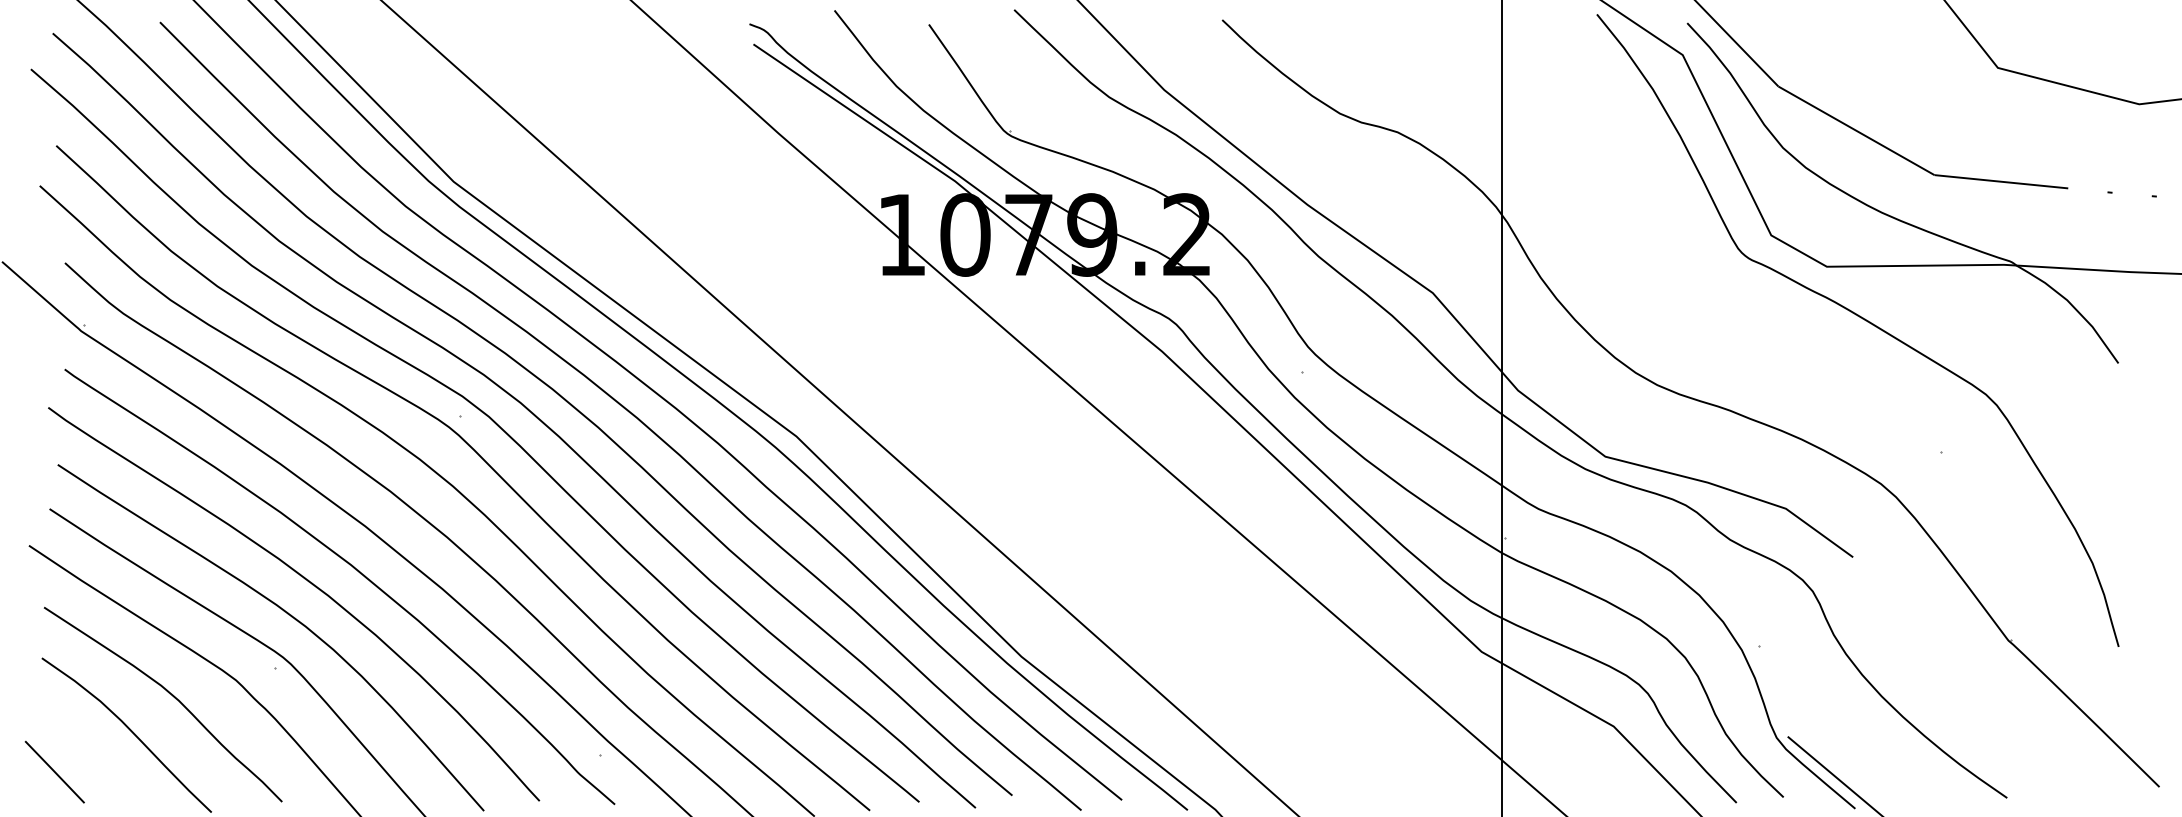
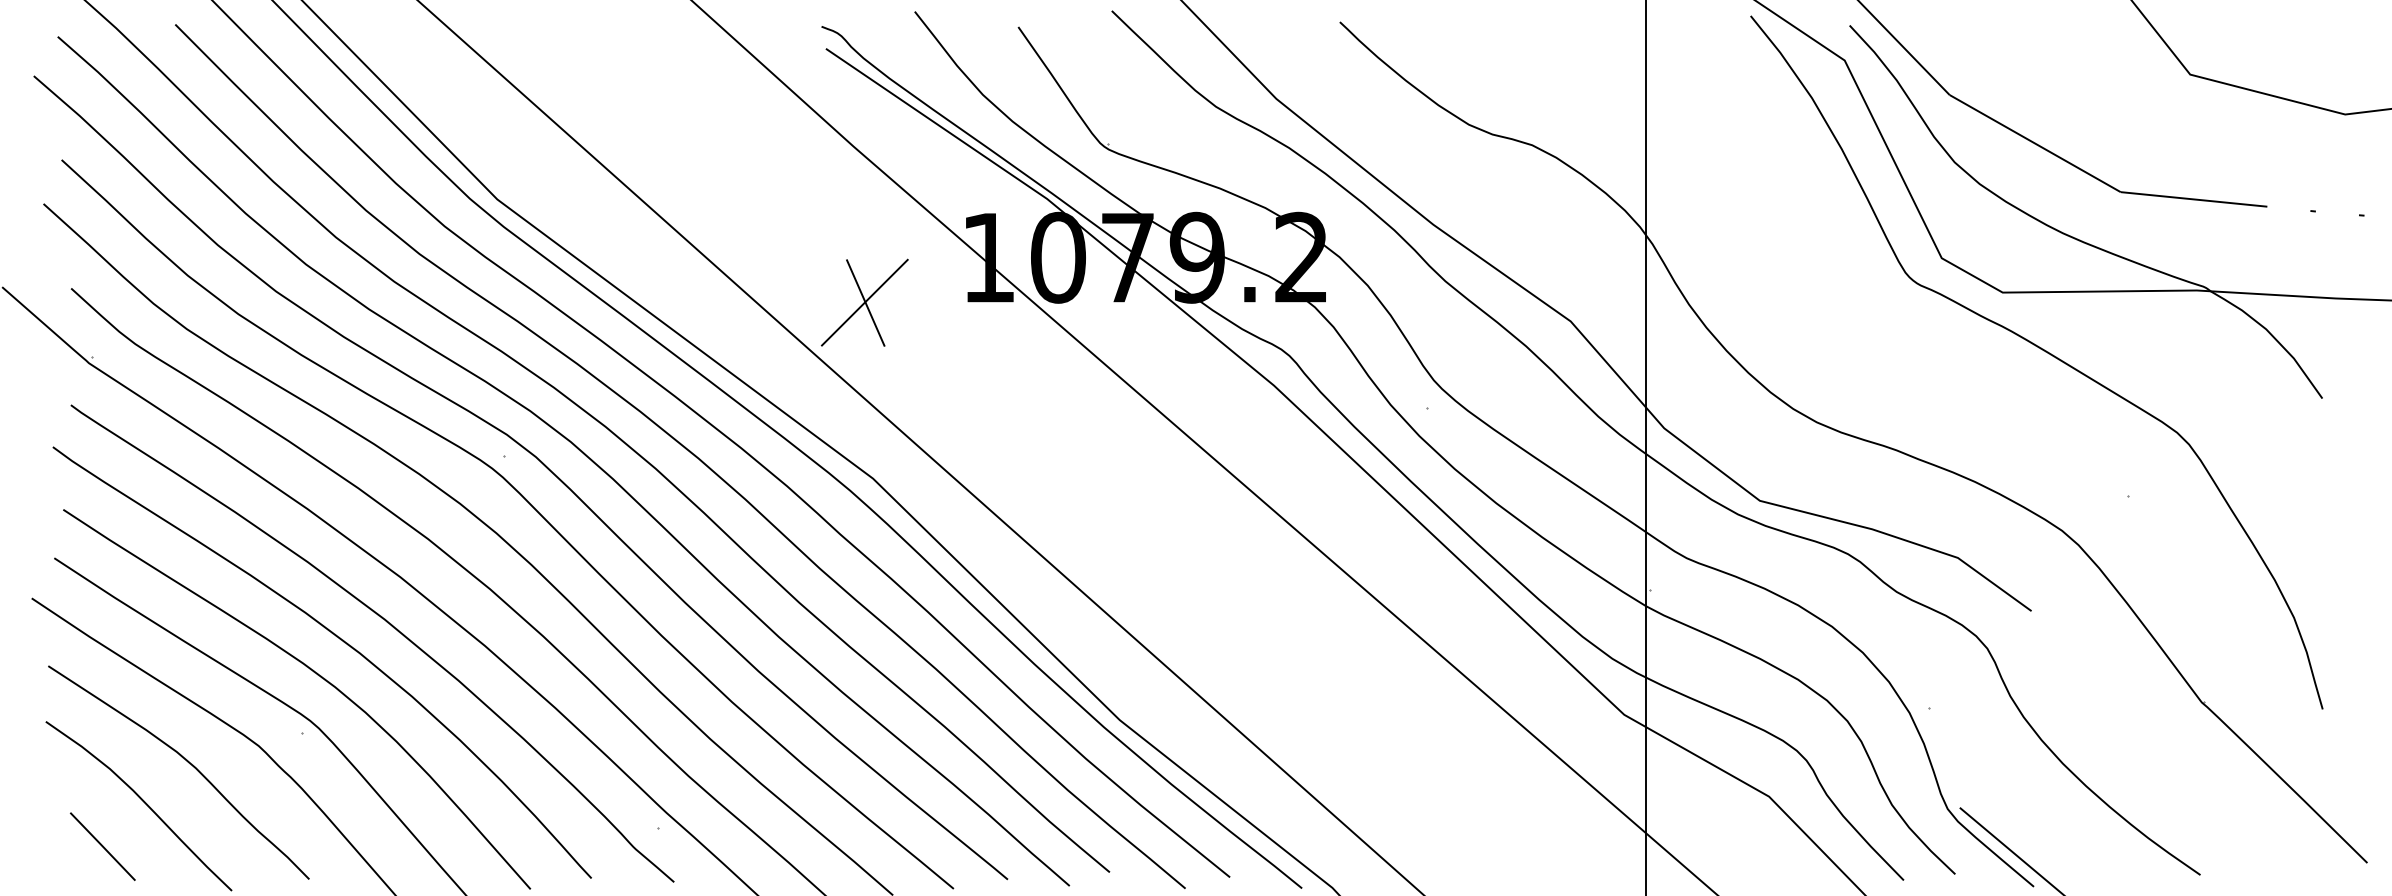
part: (788, 276) -> (864, 303), added
line: (54, 771) -> (102, 845), moved

